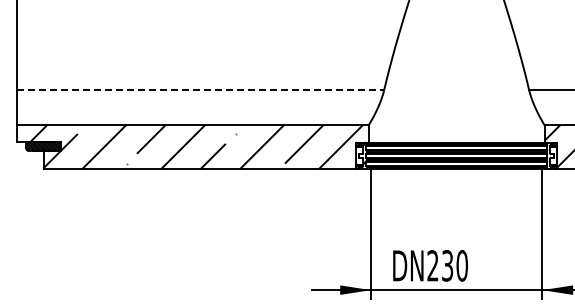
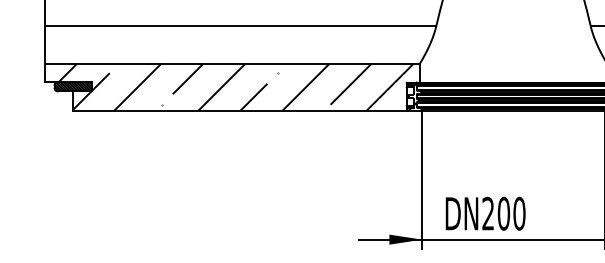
line: (200, 89) -> (240, 25), dashed -> solid
text: (447, 265) -> (503, 213), DN230 -> DN200

